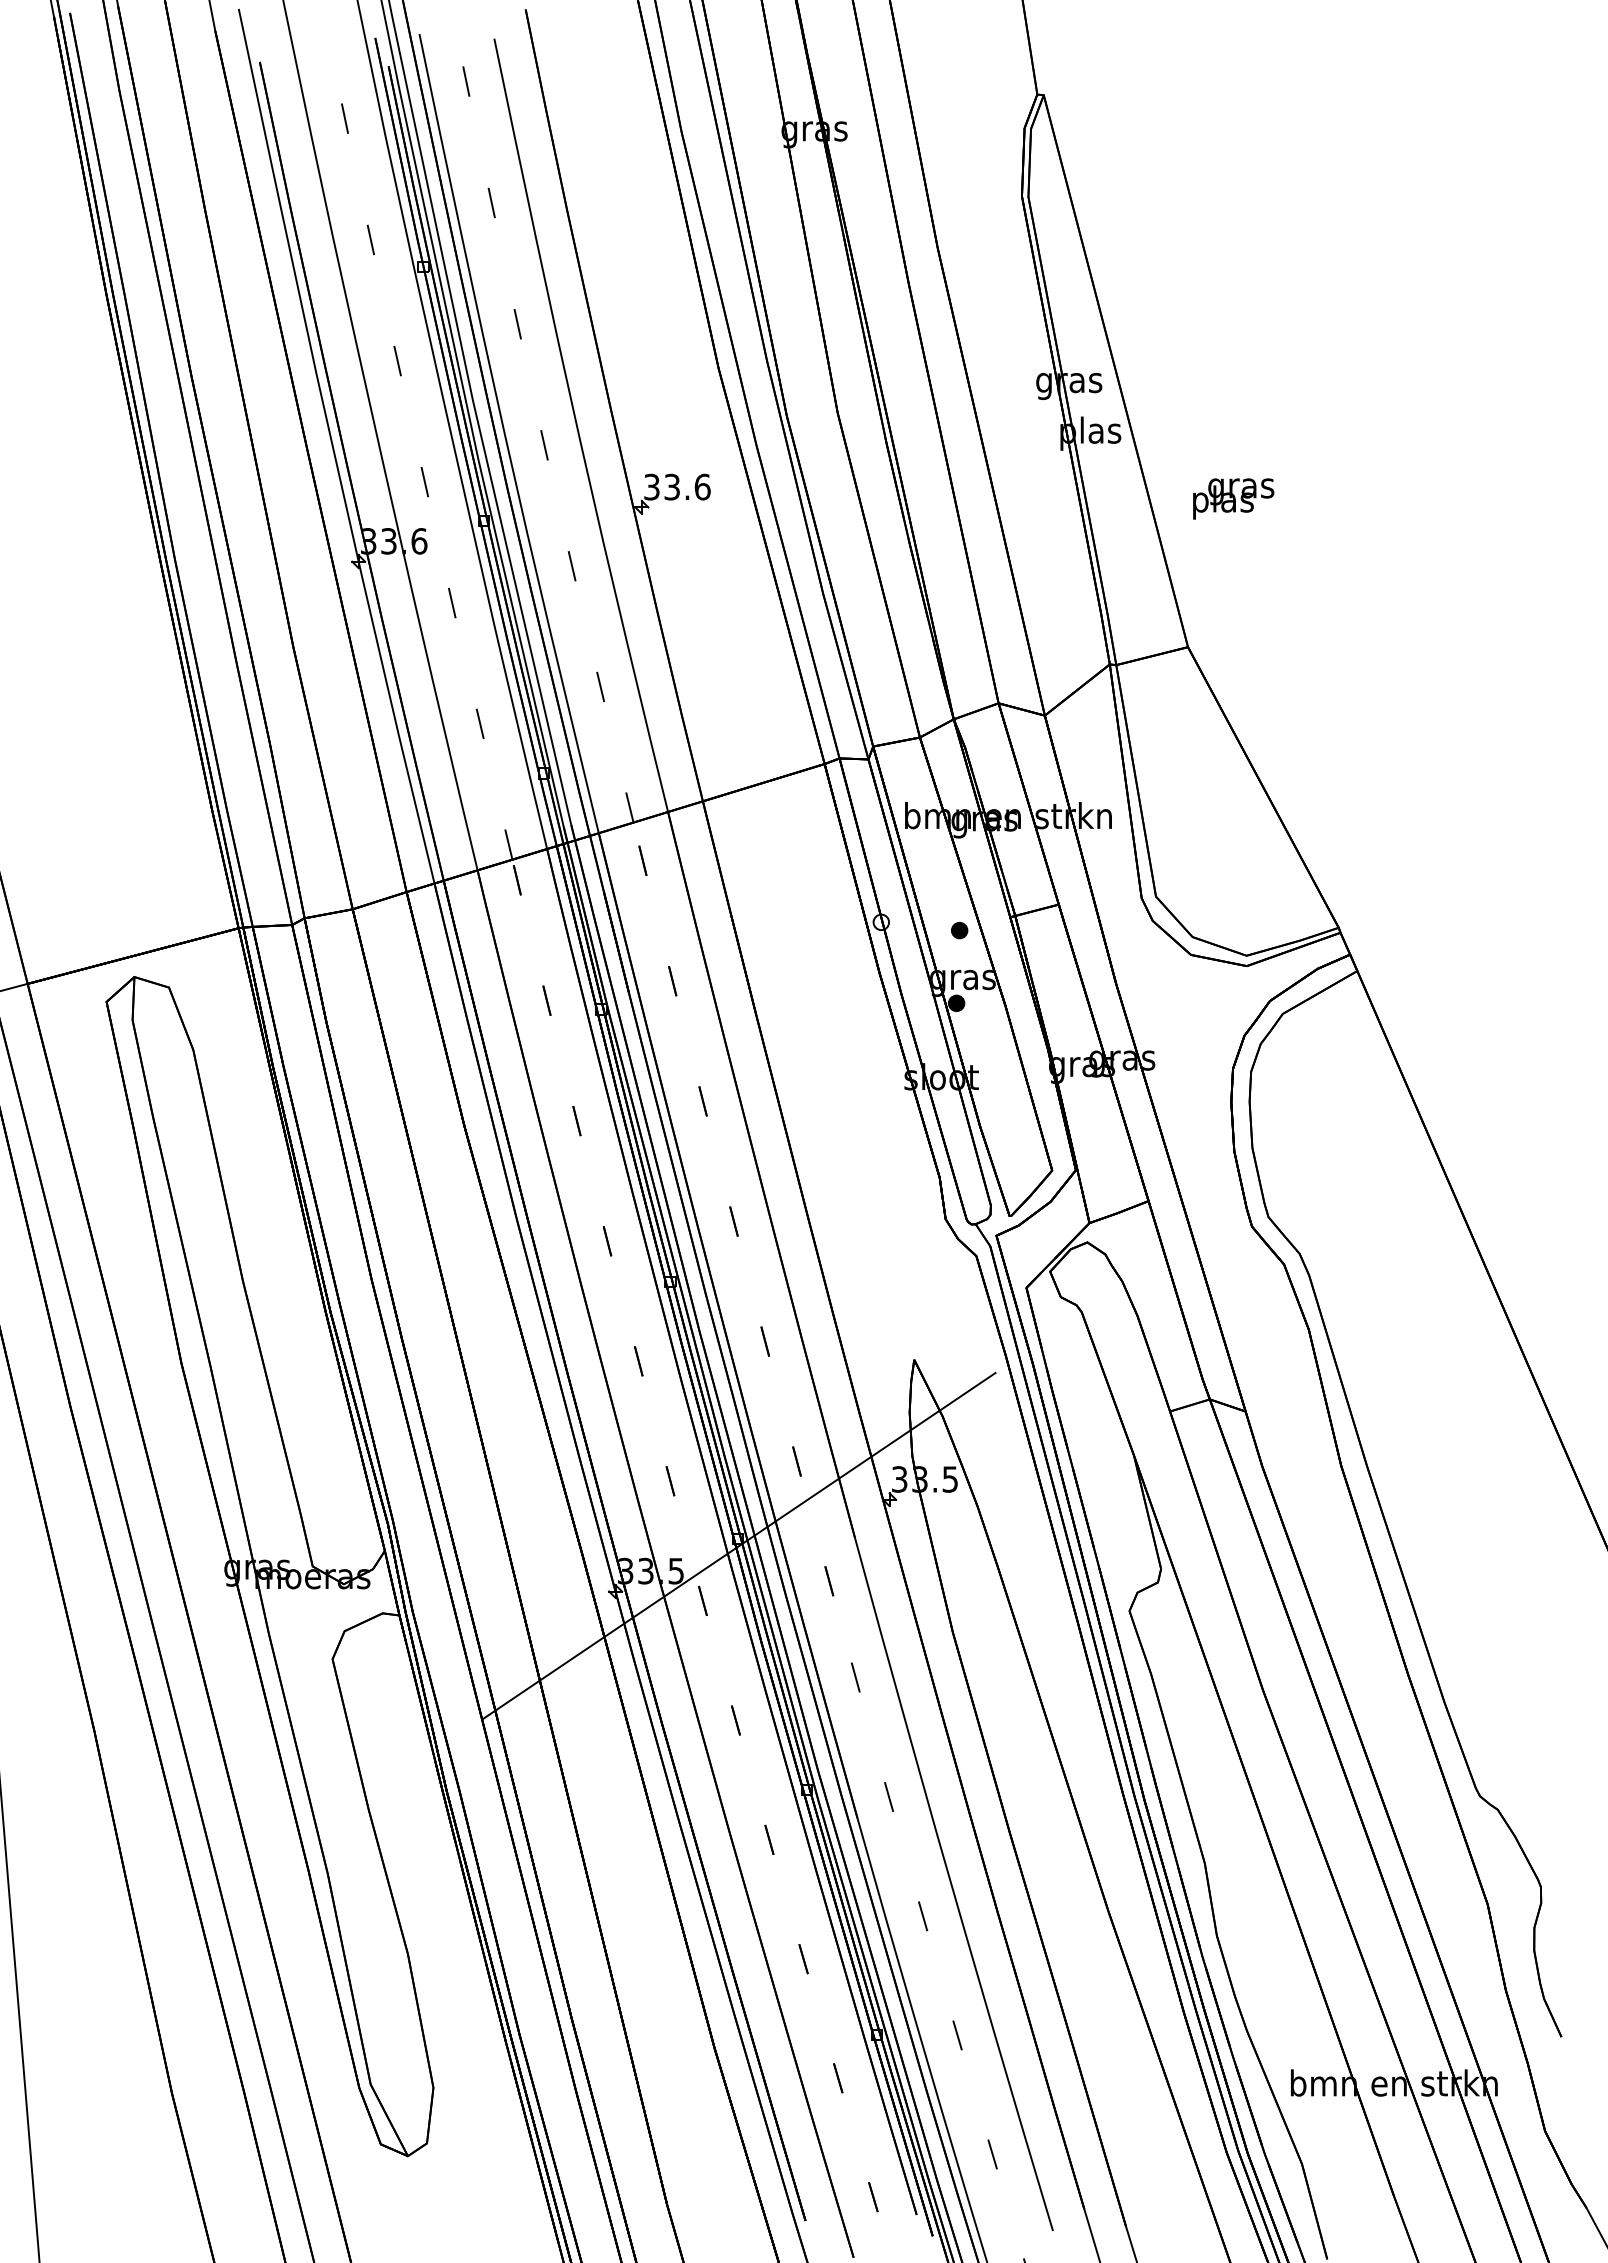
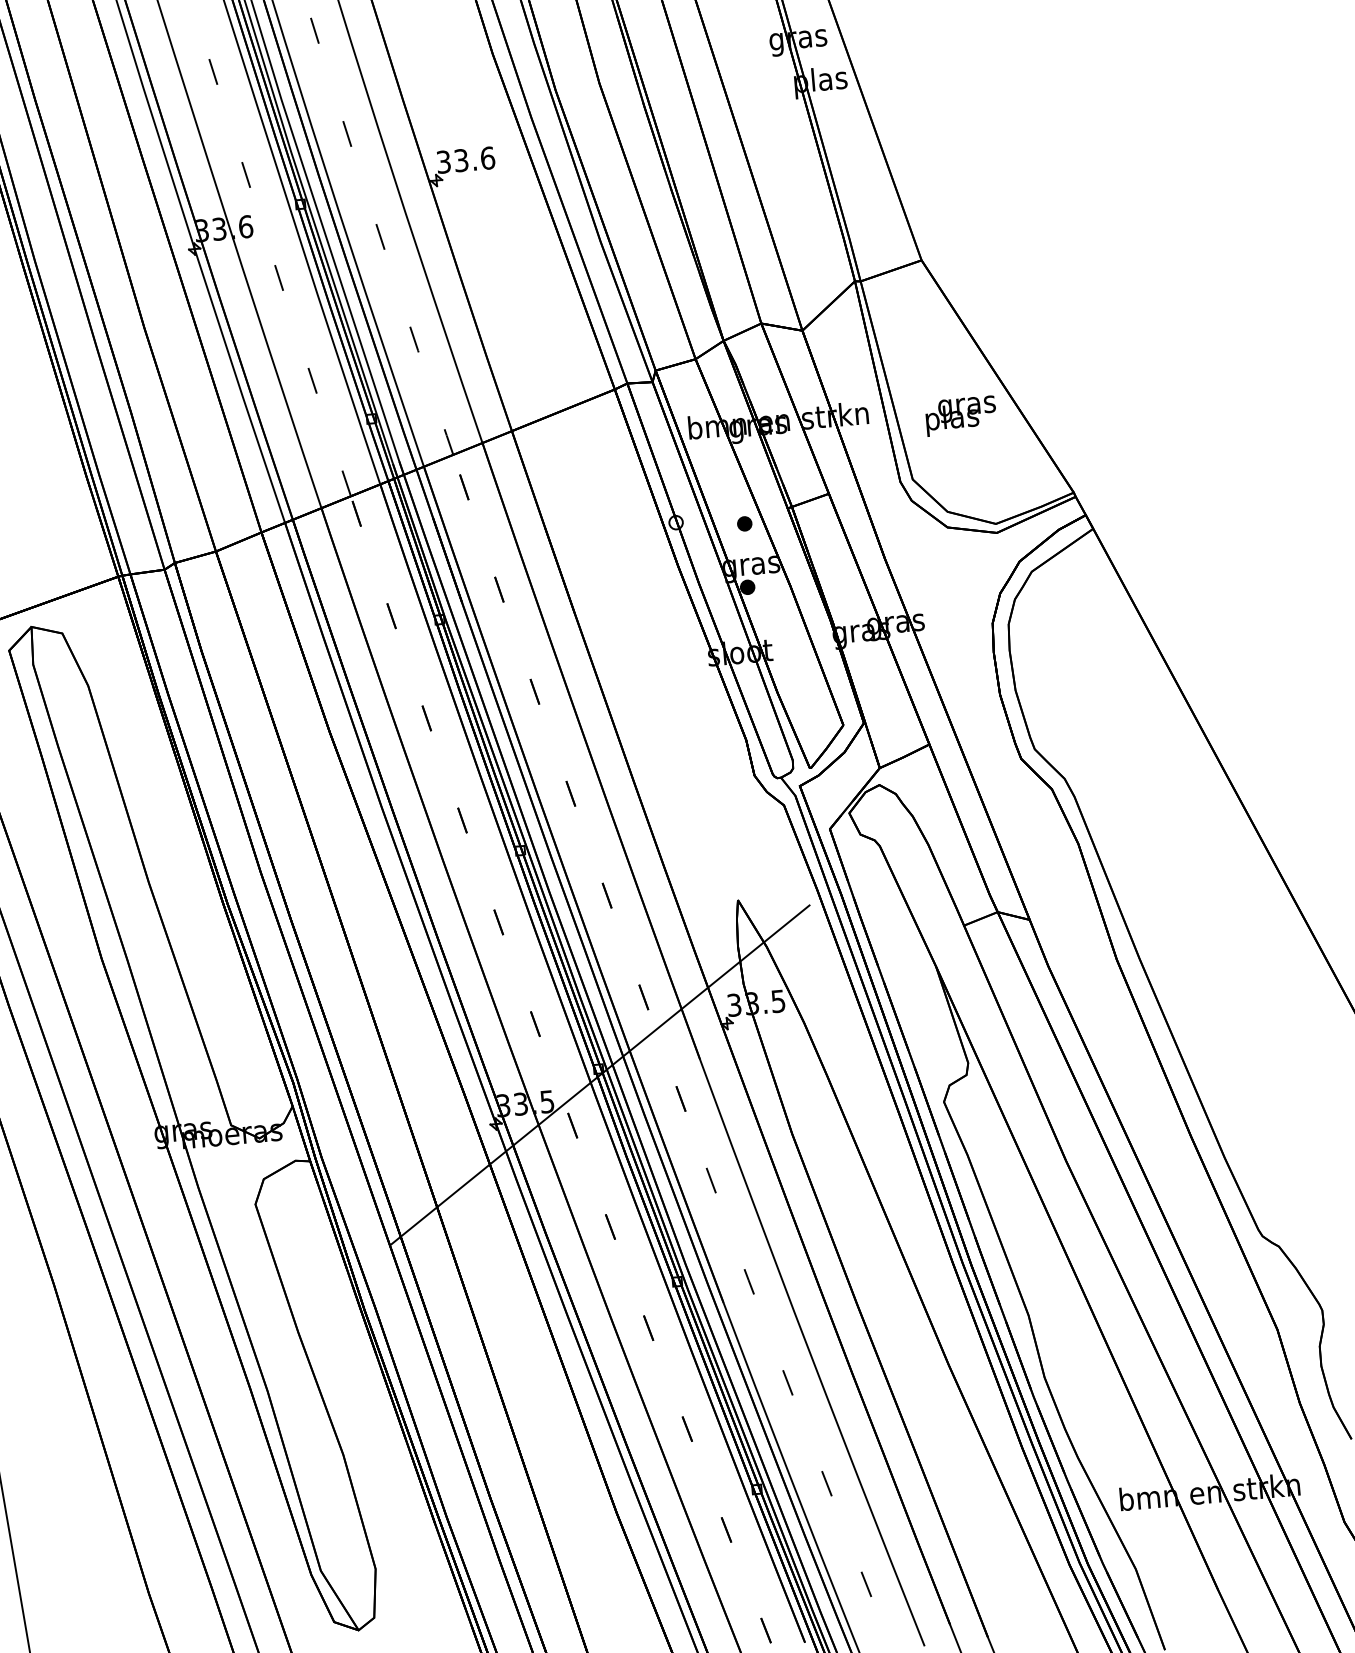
text: (1233, 498) -> (960, 415), moved

